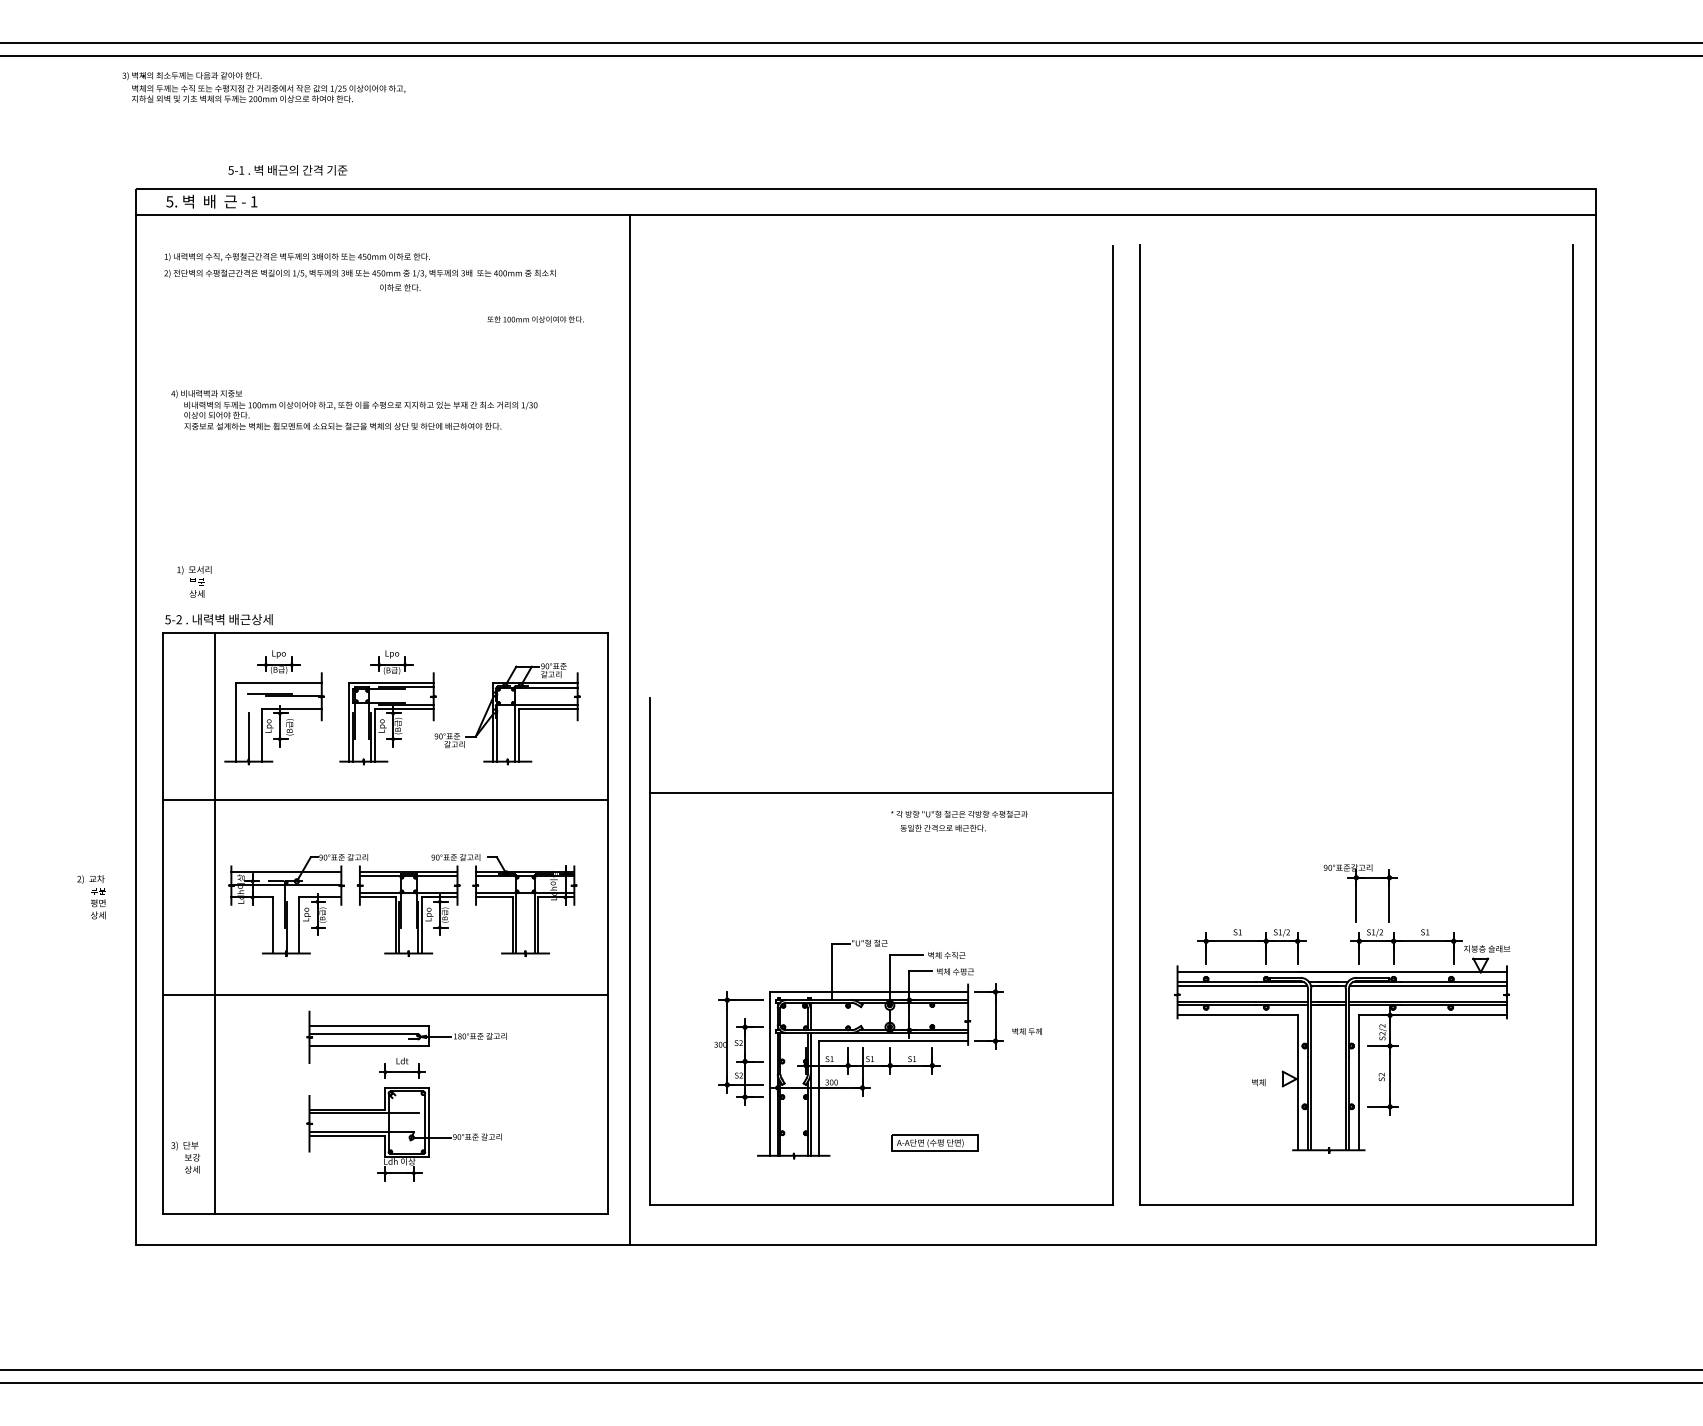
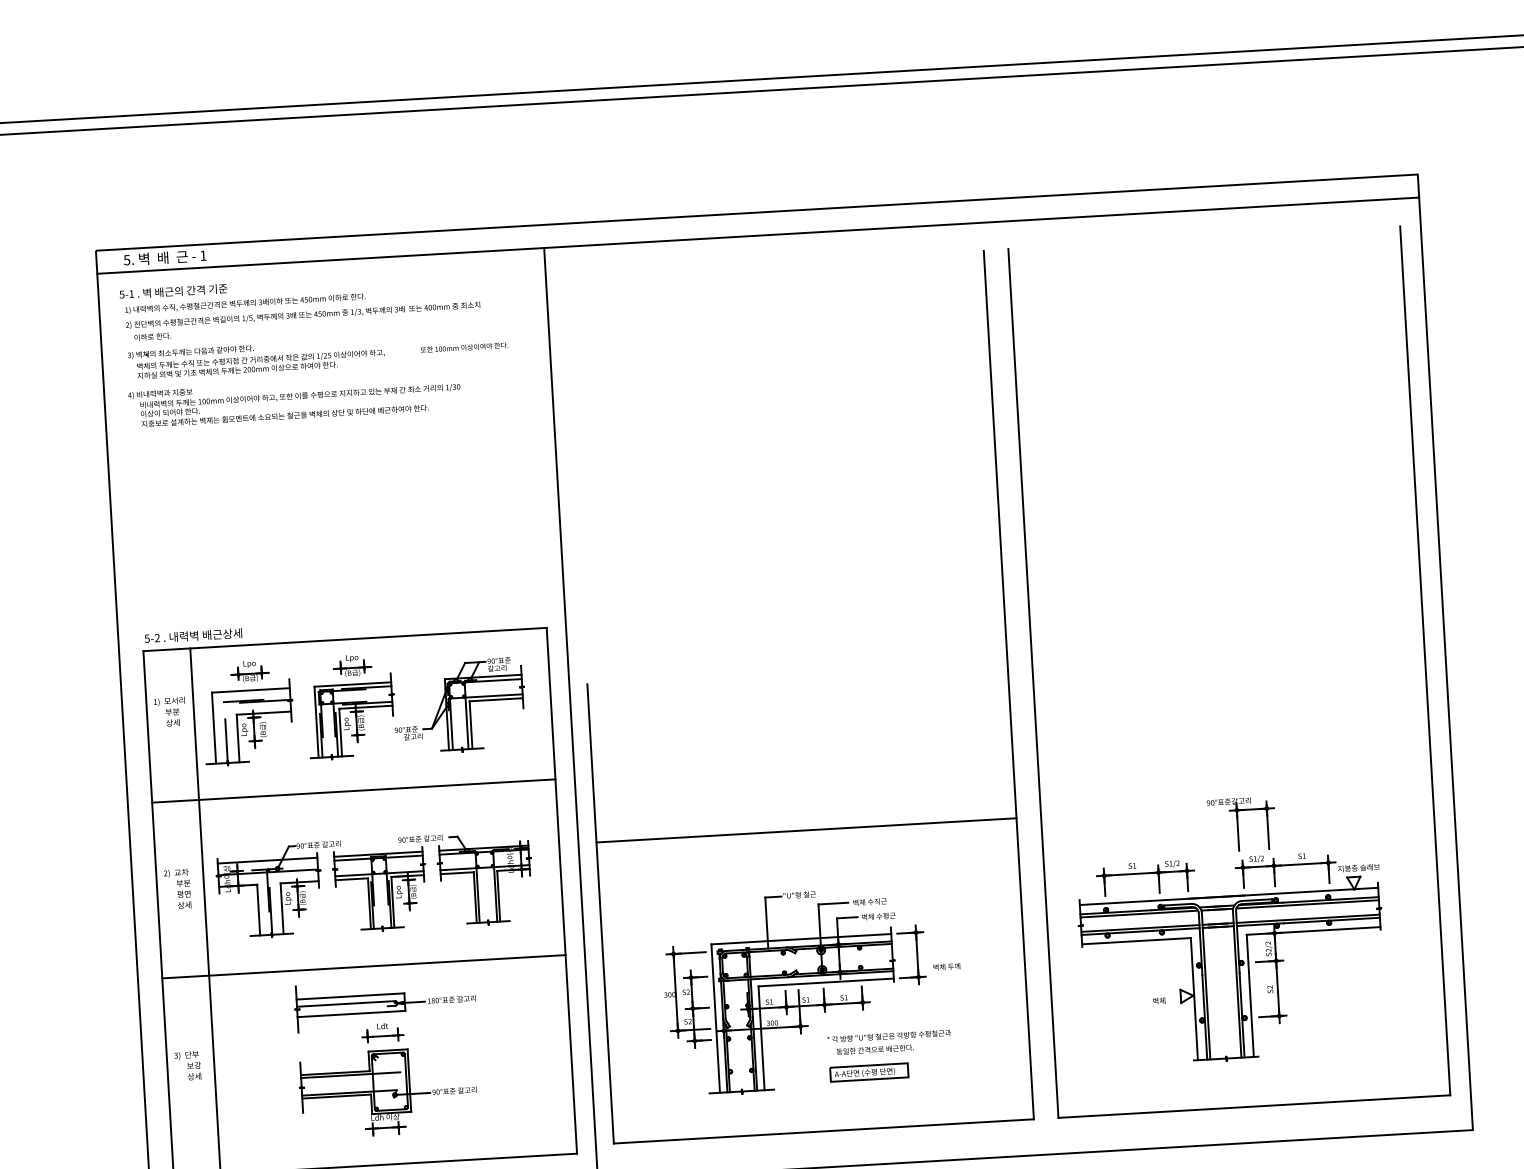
text: (263, 87) -> (256, 358), moved
text: (287, 170) -> (173, 291), moved
text: (400, 287) -> (152, 336), moved
text: (354, 410) -> (294, 401), moved
text: (194, 581) -> (170, 711), moved
line: (881, 793) -> (806, 830), moved
text: (959, 820) -> (889, 1041), moved
text: (91, 897) -> (177, 889), moved
text: (185, 1157) -> (187, 1065), moved

